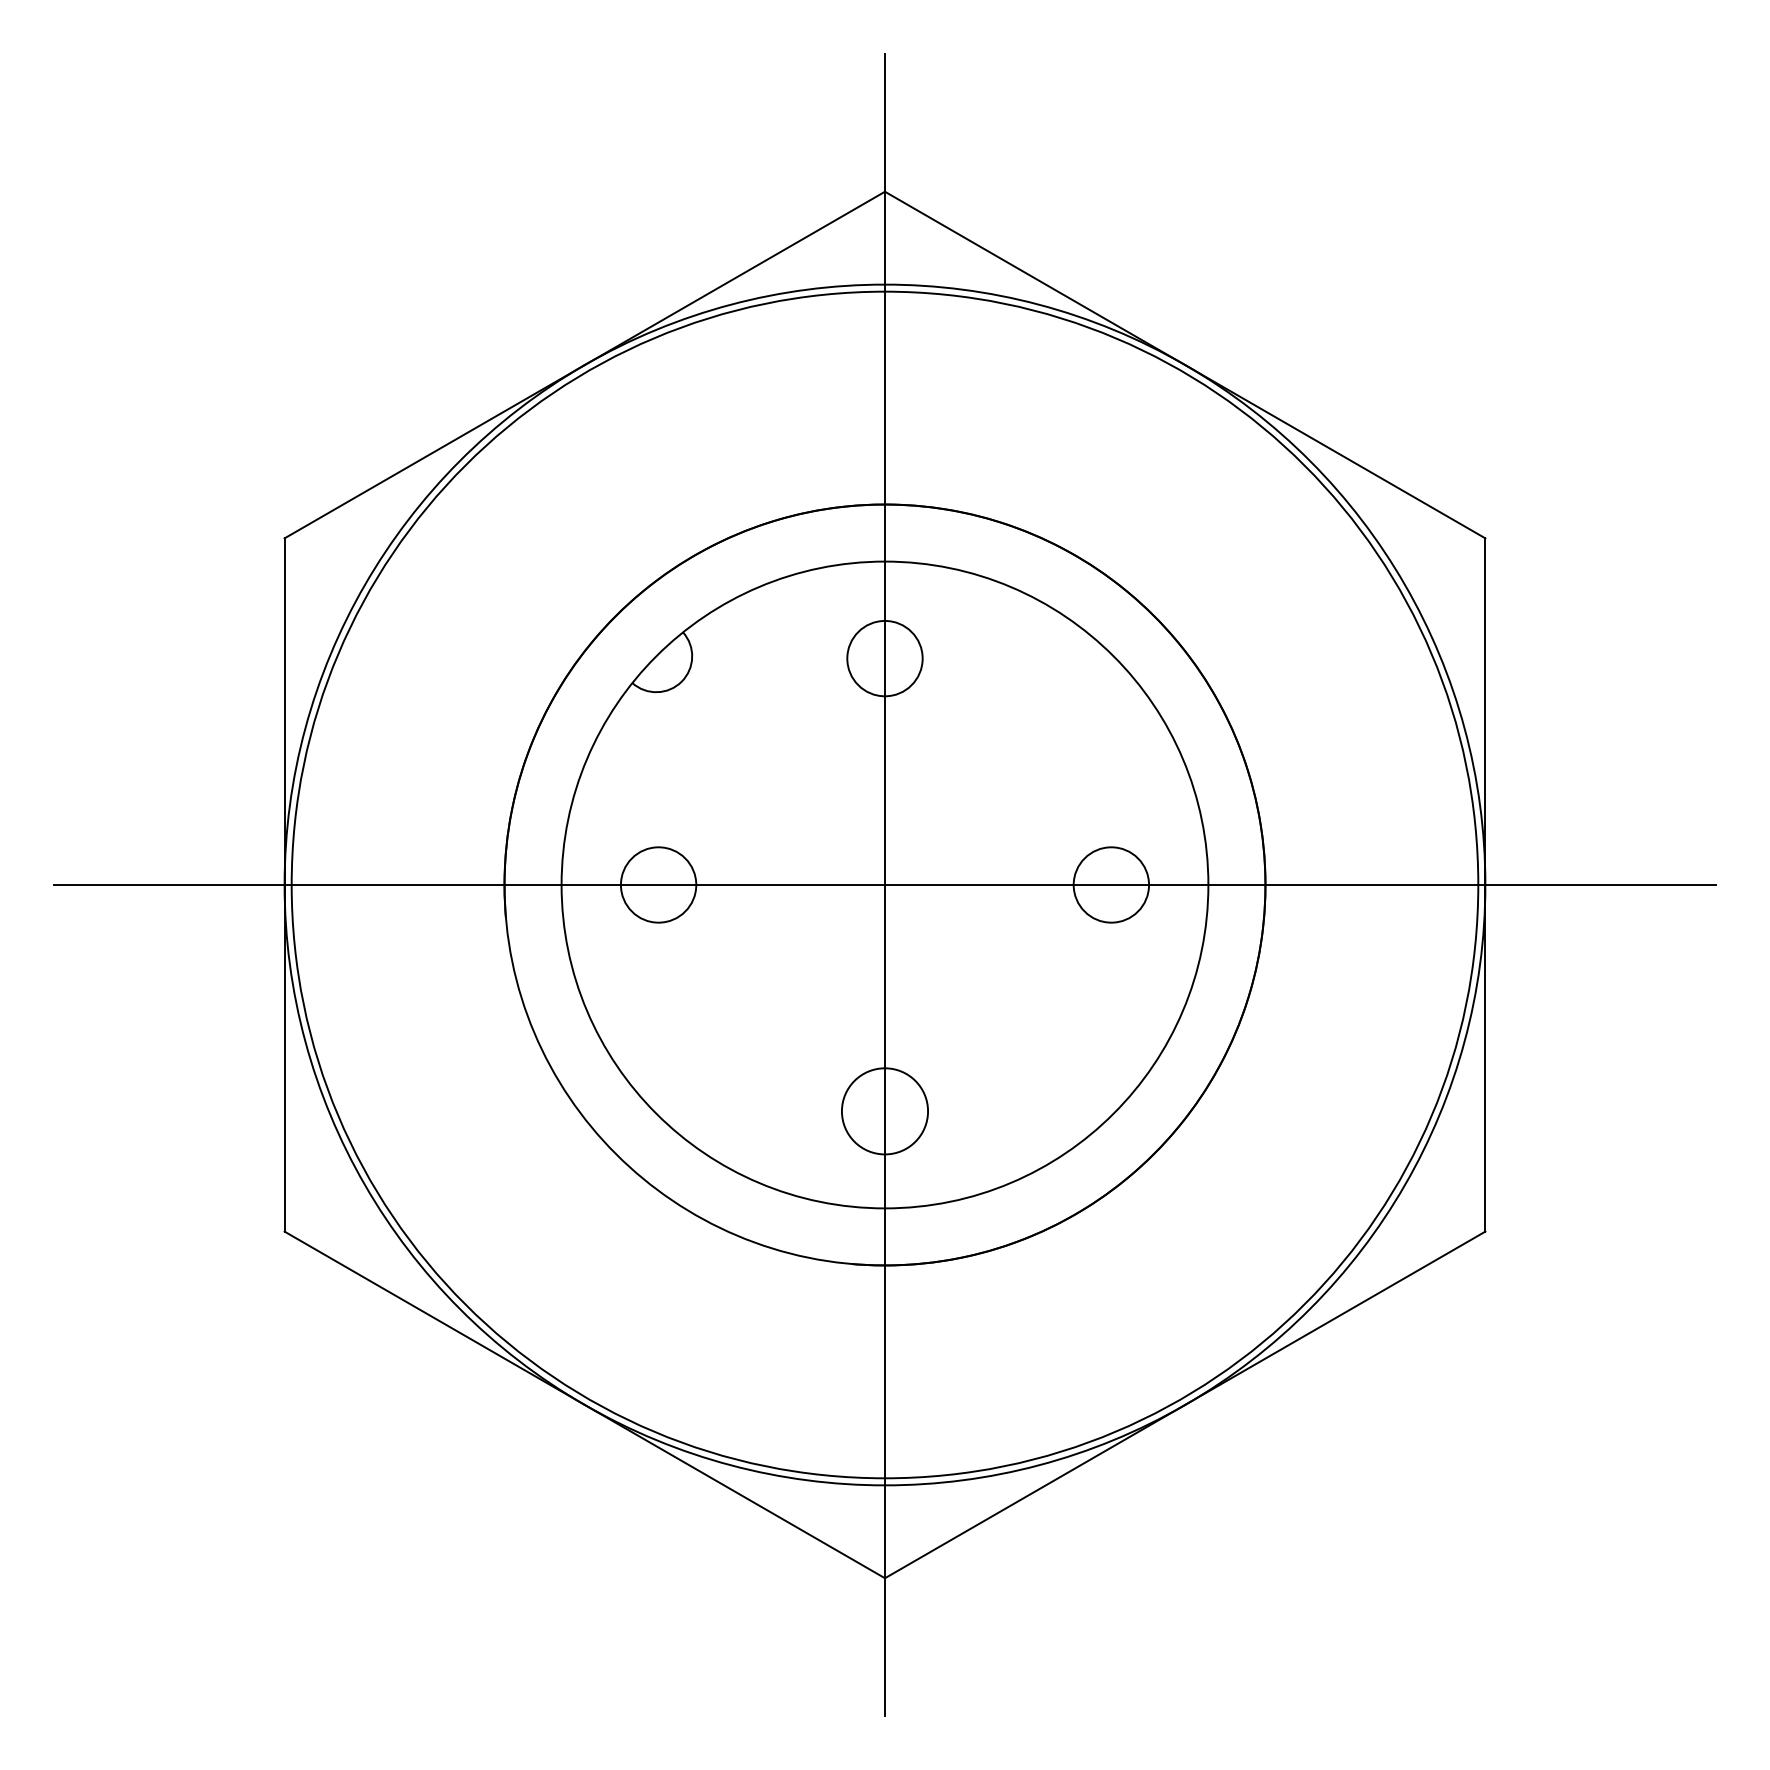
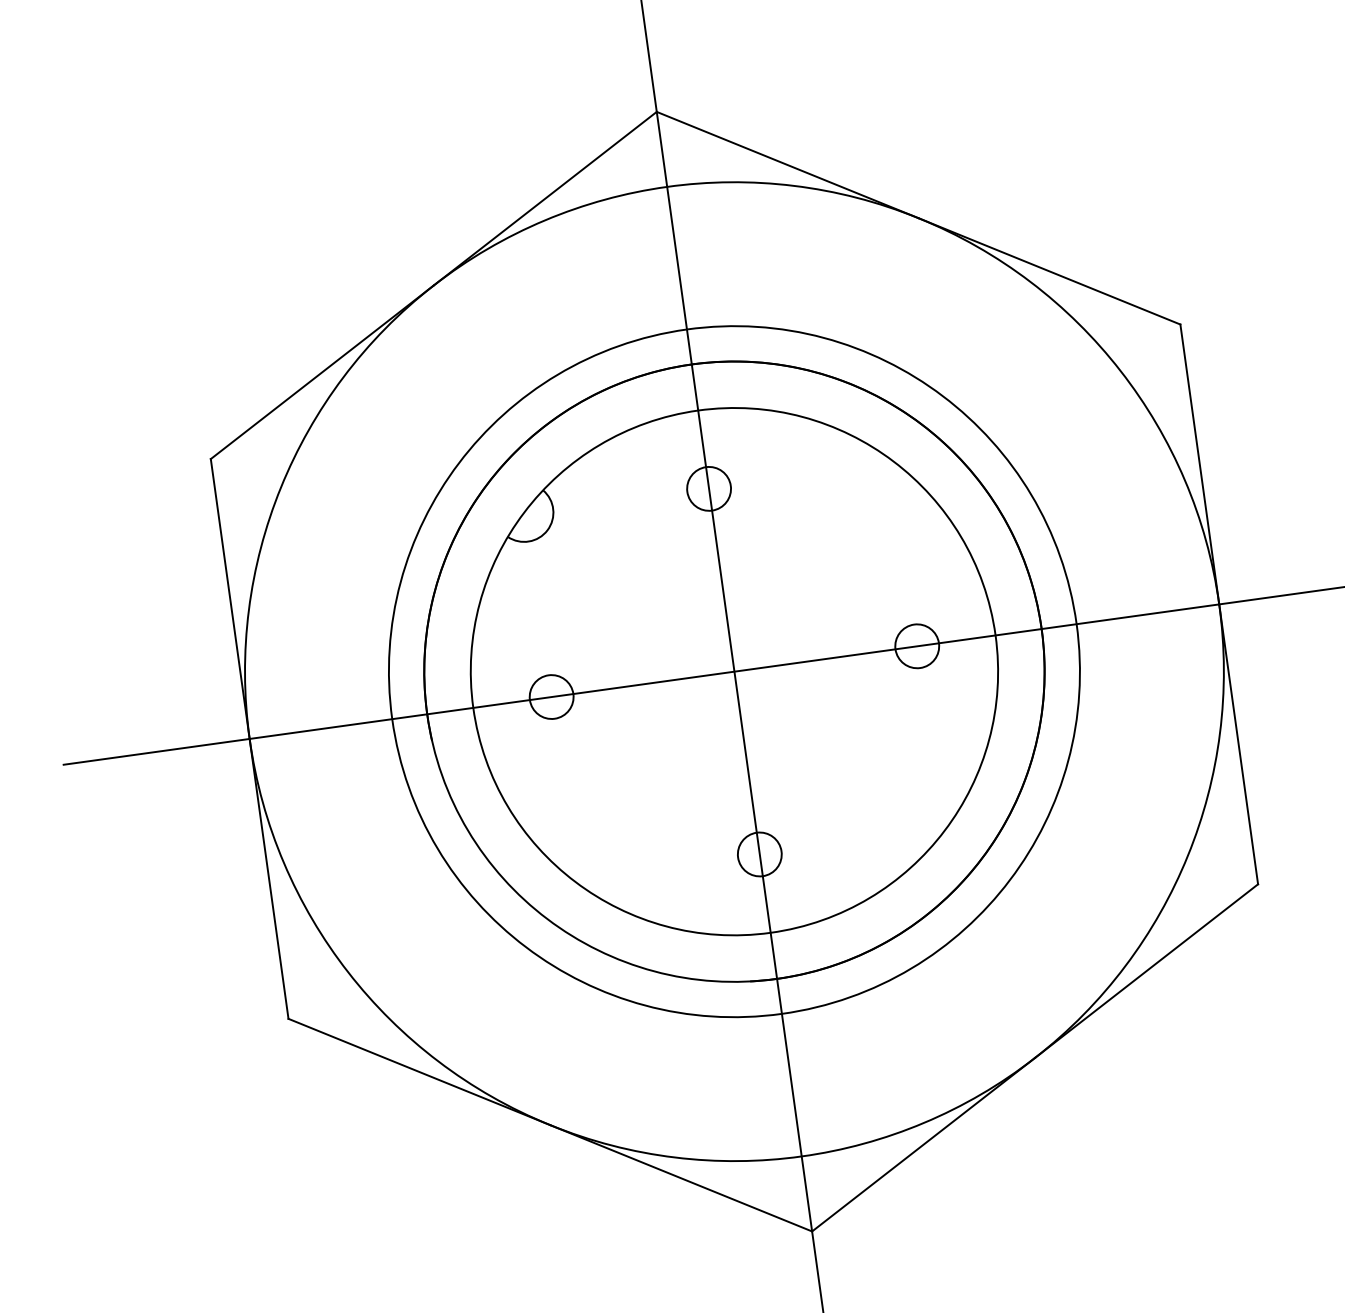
circle: (884, 658) -> (708, 488), size x0.71
circle: (658, 884) -> (551, 696), size x0.71
circle: (884, 884) -> (733, 671), size x0.71
circle: (1111, 884) -> (917, 645), size x0.71
circle: (884, 1111) -> (759, 854), size x0.62

